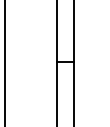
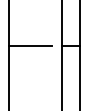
line: (25, 62) -> (30, 46), added

